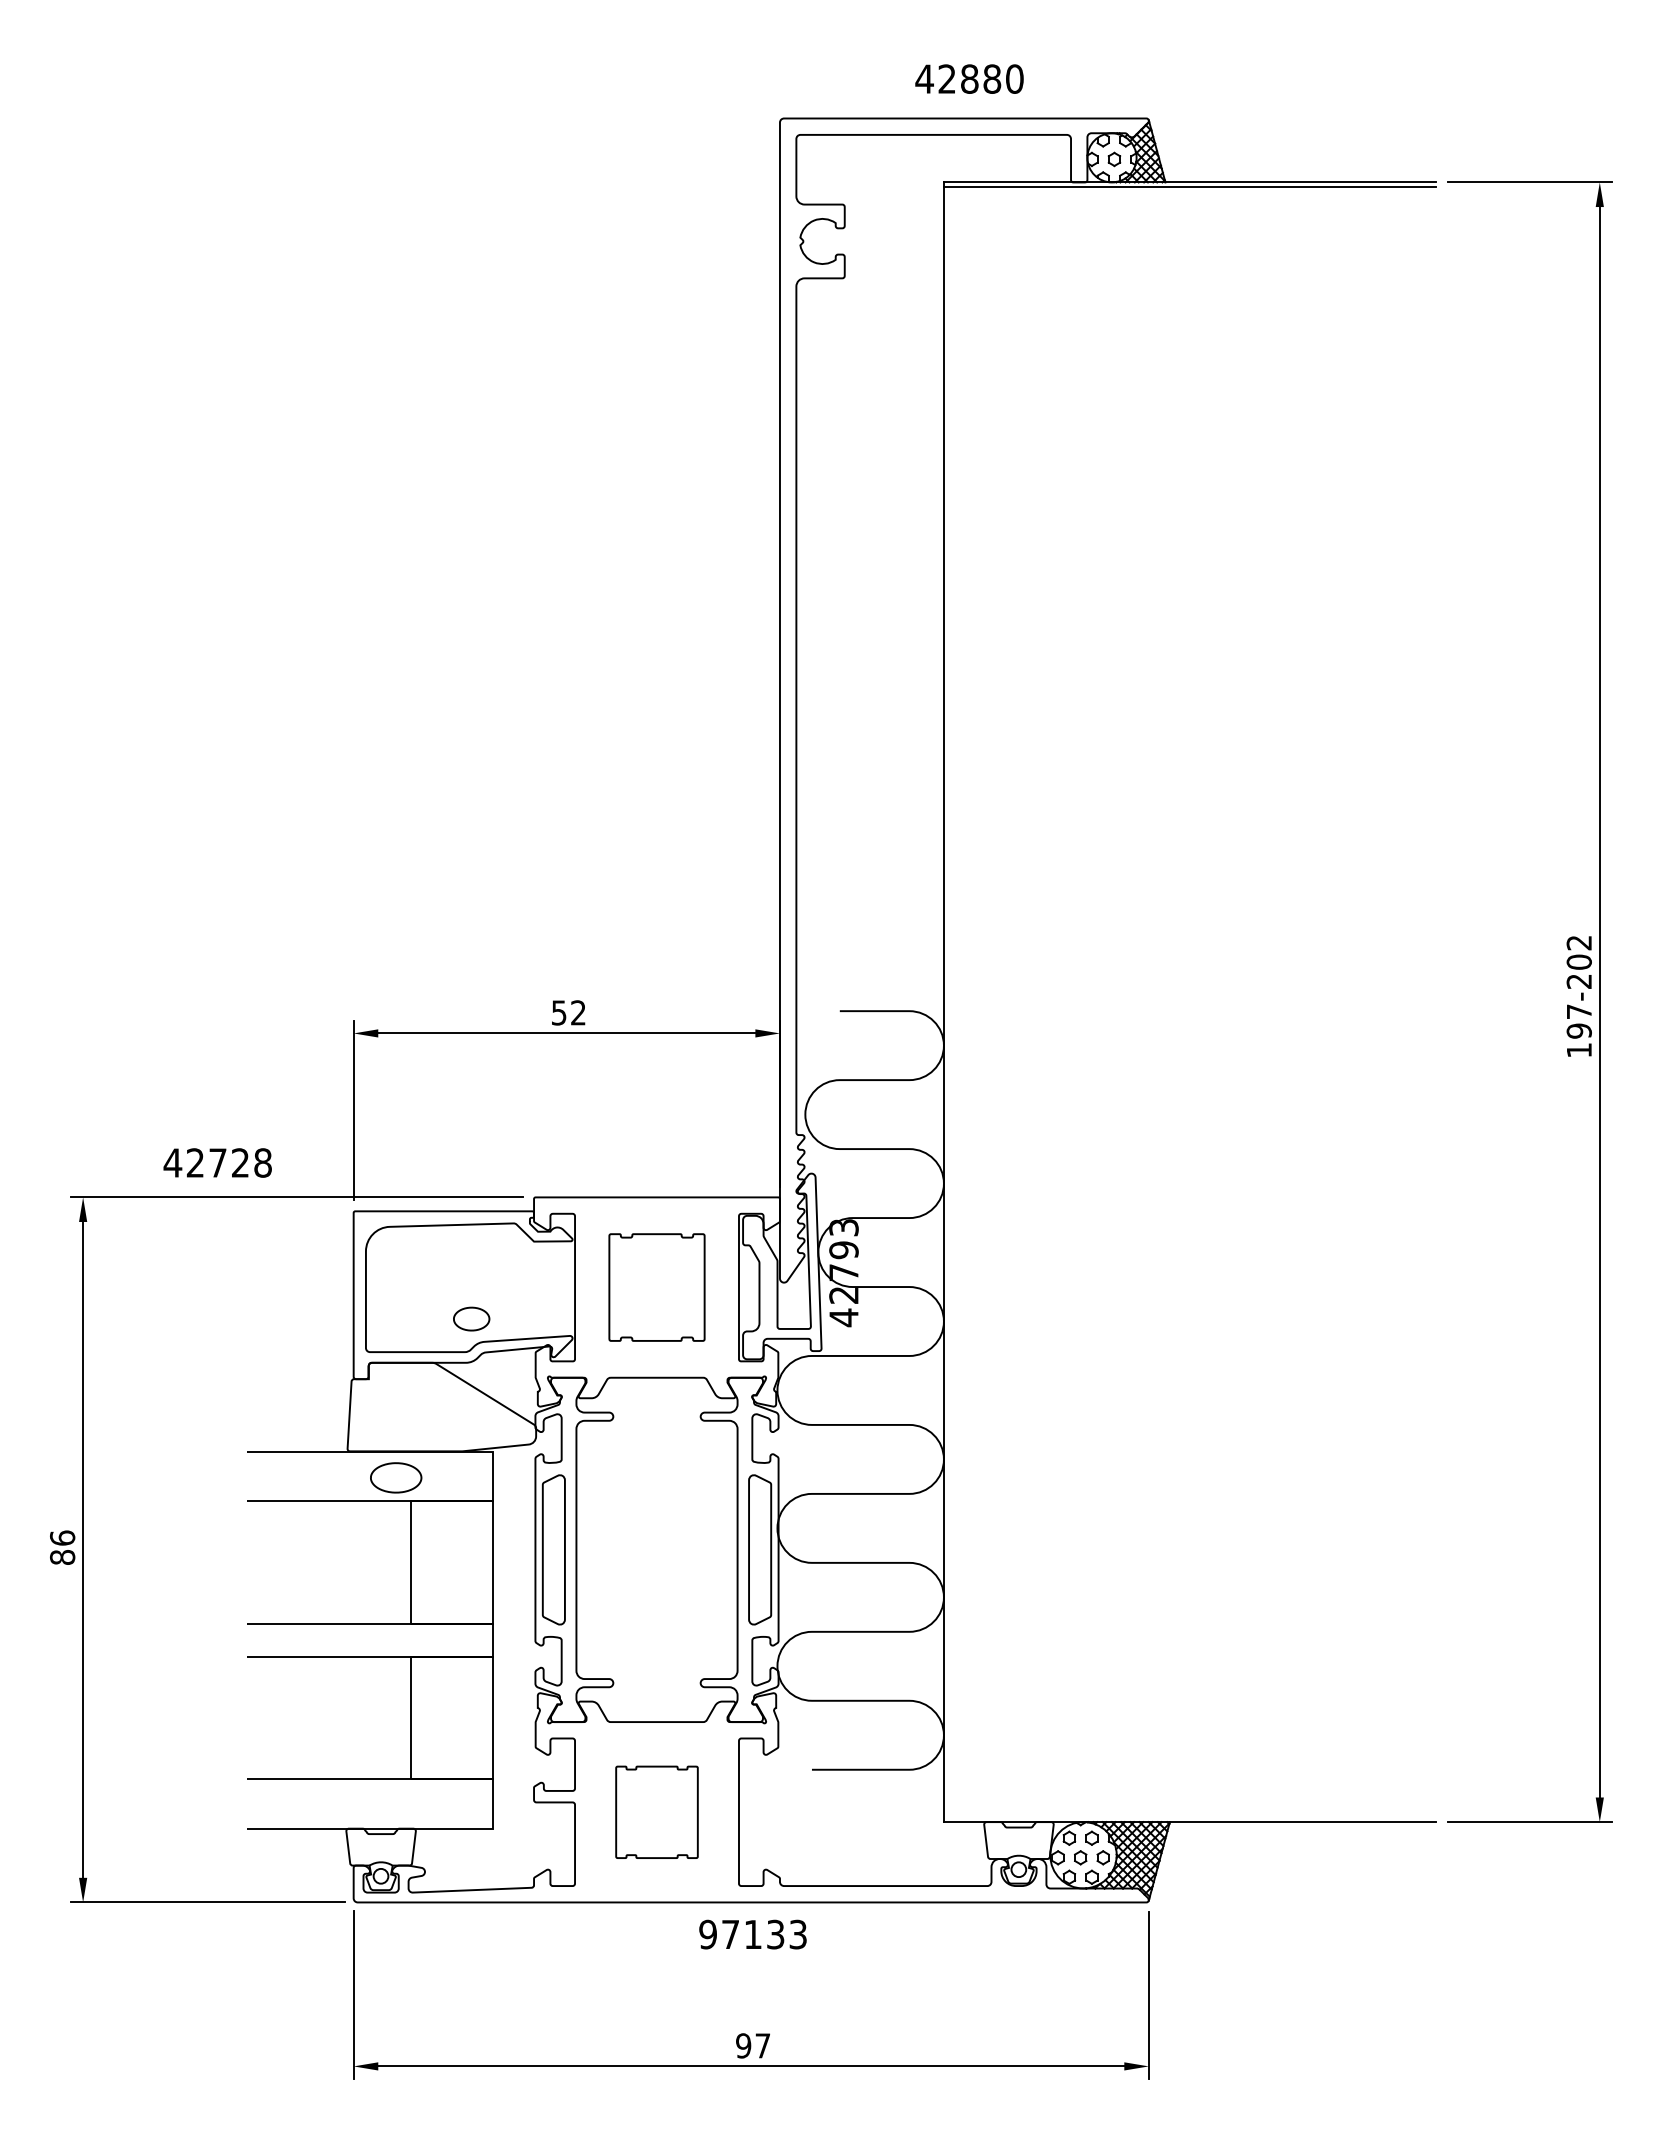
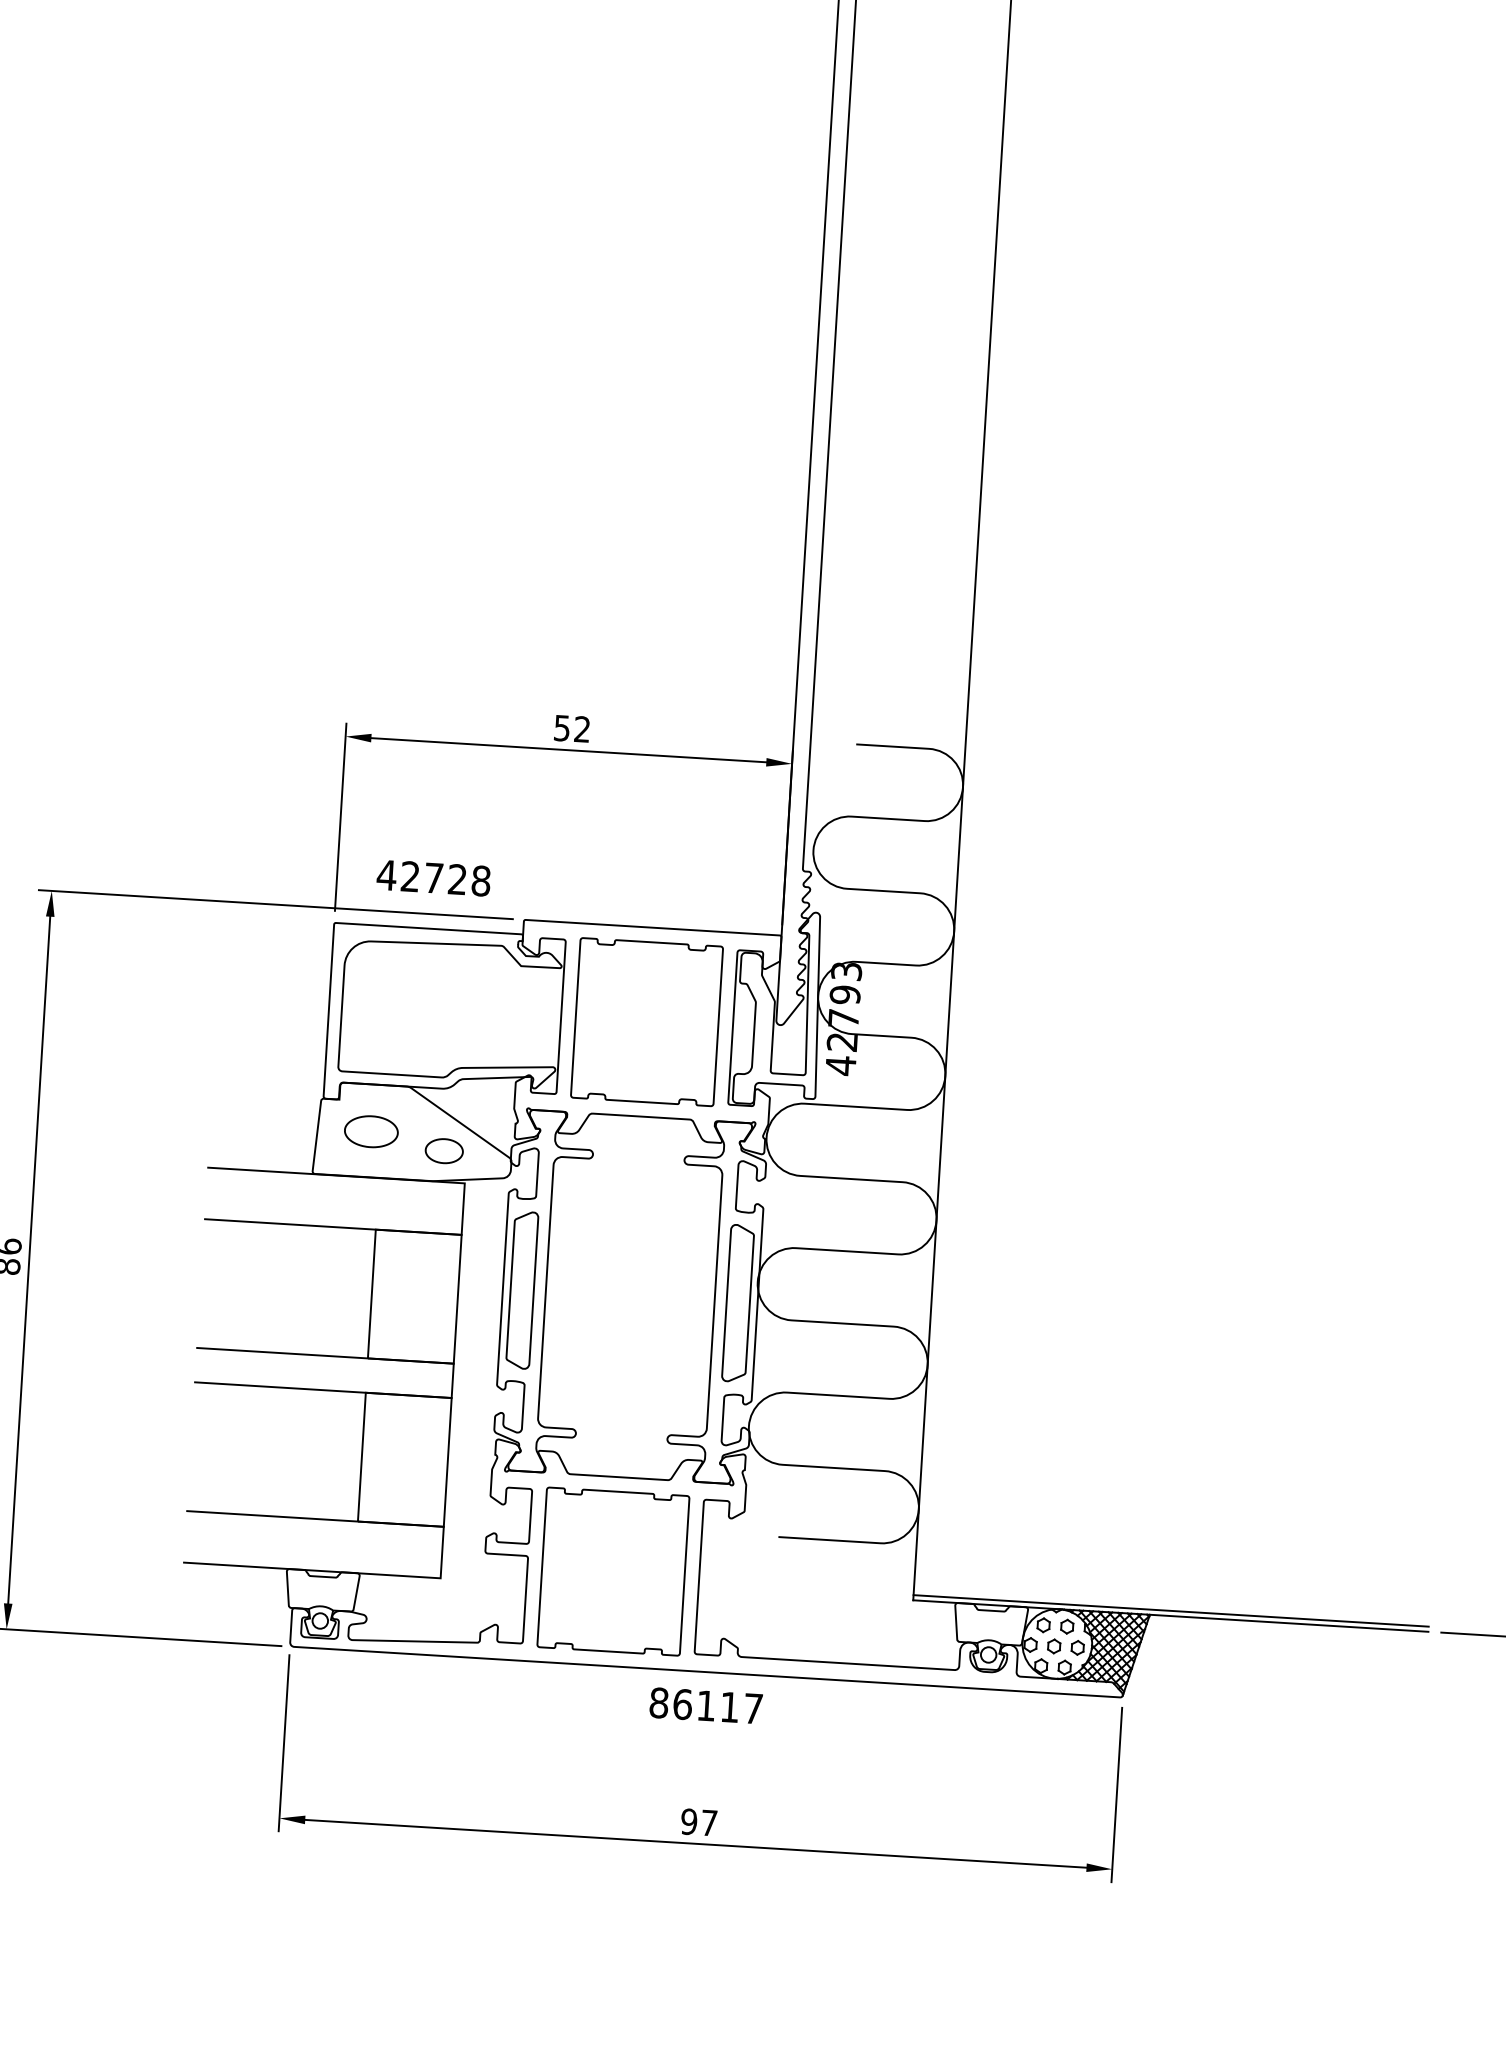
text: (217, 1162) -> (433, 877), moved
part: (656, 1287) -> (646, 1022), size x1.43
part: (471, 1318) -> (444, 1150), moved
part: (396, 1477) -> (371, 1131), moved
part: (656, 1812) -> (612, 1571), size x1.67
line: (1189, 1817) -> (1170, 1611), added
text: (752, 1934) -> (705, 1705), 97133 -> 86117

